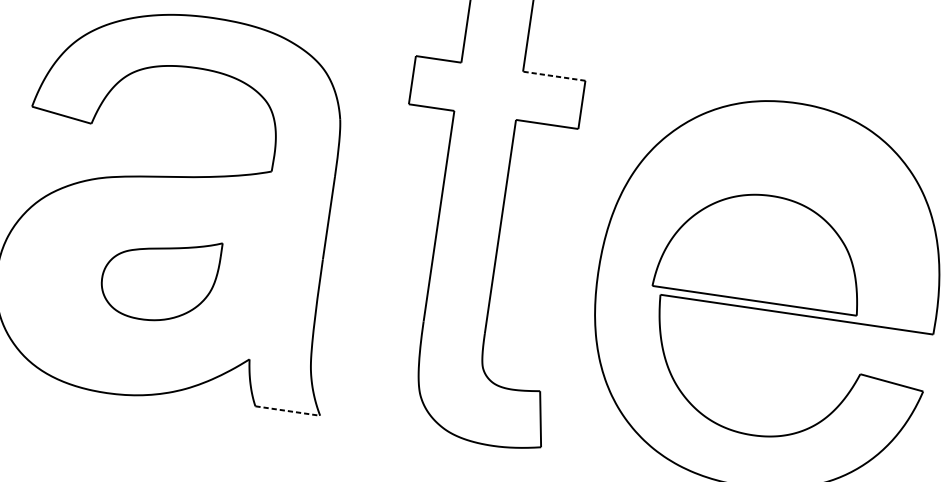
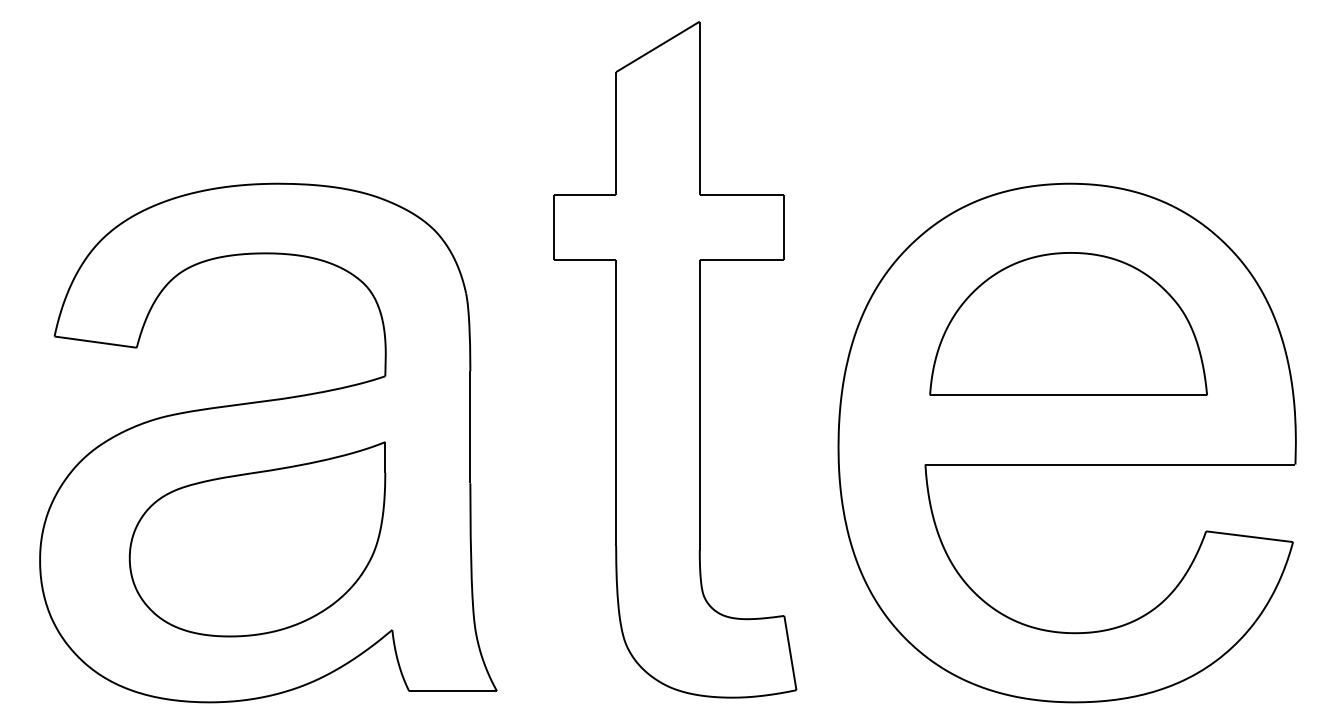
line: (553, 75) -> (741, 194), dashed -> solid
part: (762, 247) -> (1068, 323), moved
part: (159, 278) -> (257, 539), size x1.67
line: (288, 411) -> (453, 691), dashed -> solid

